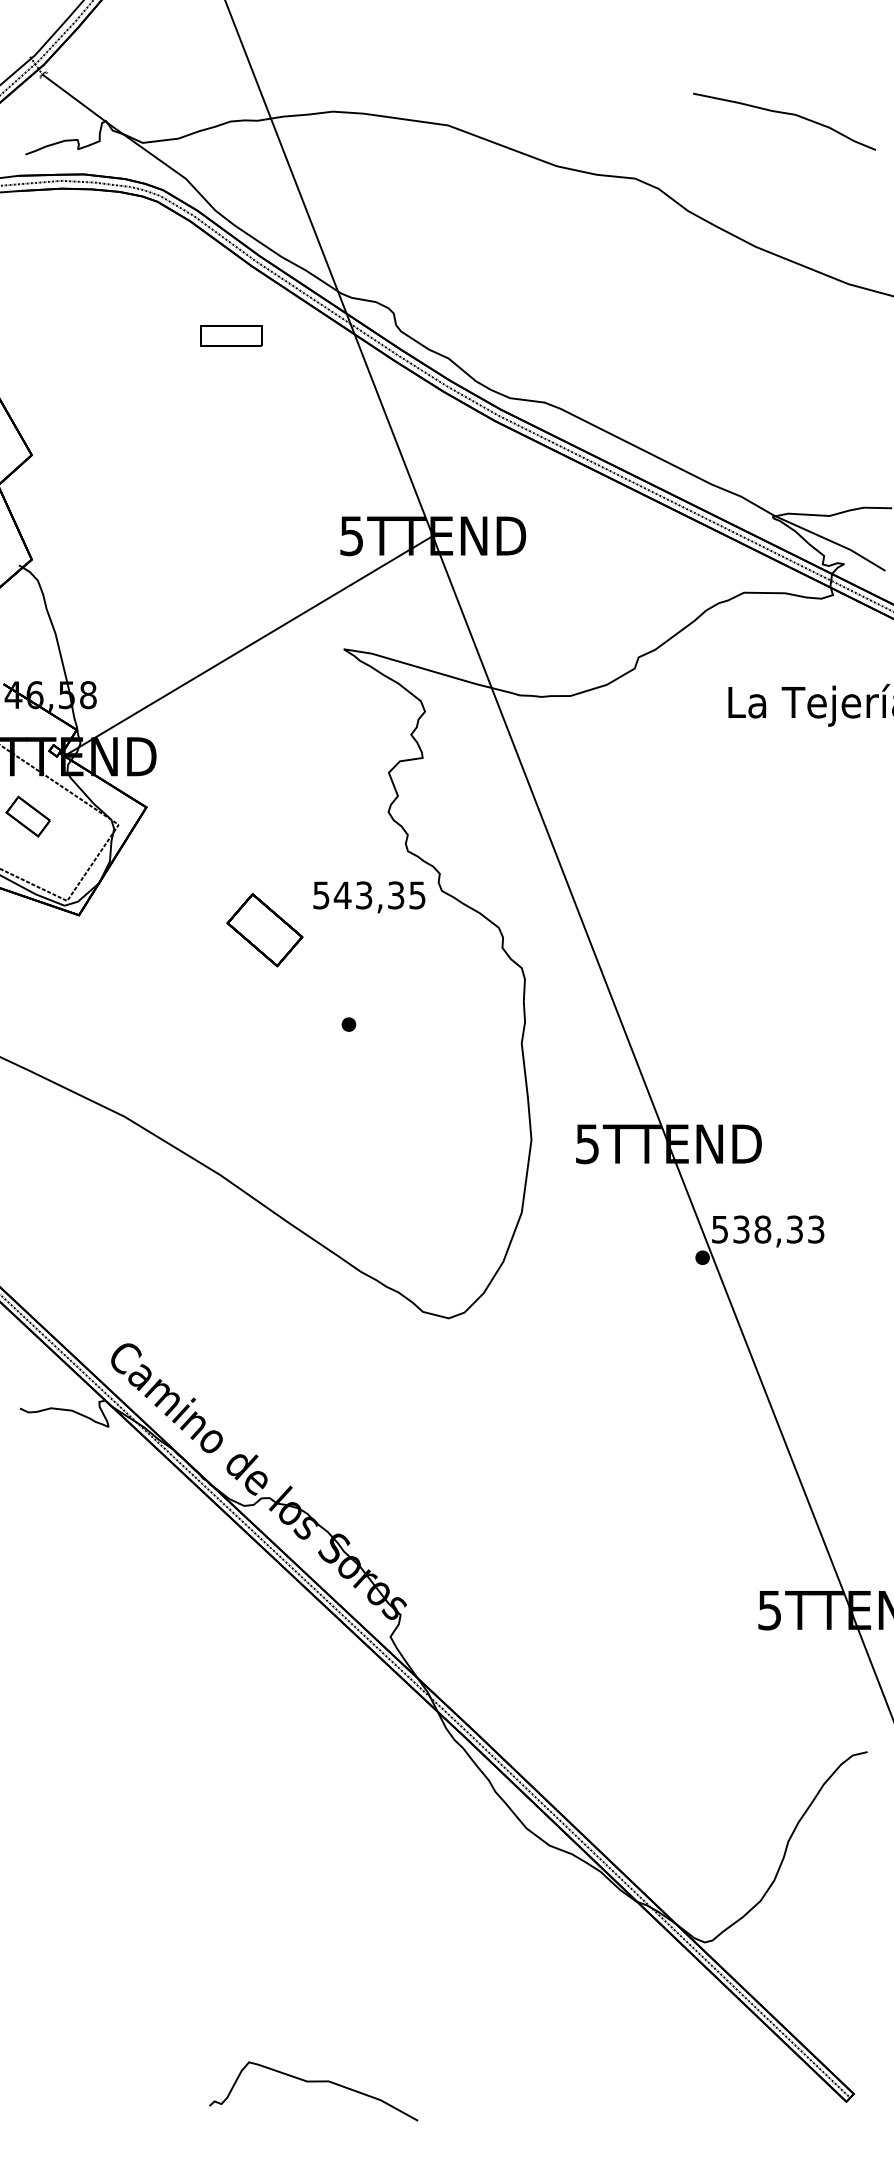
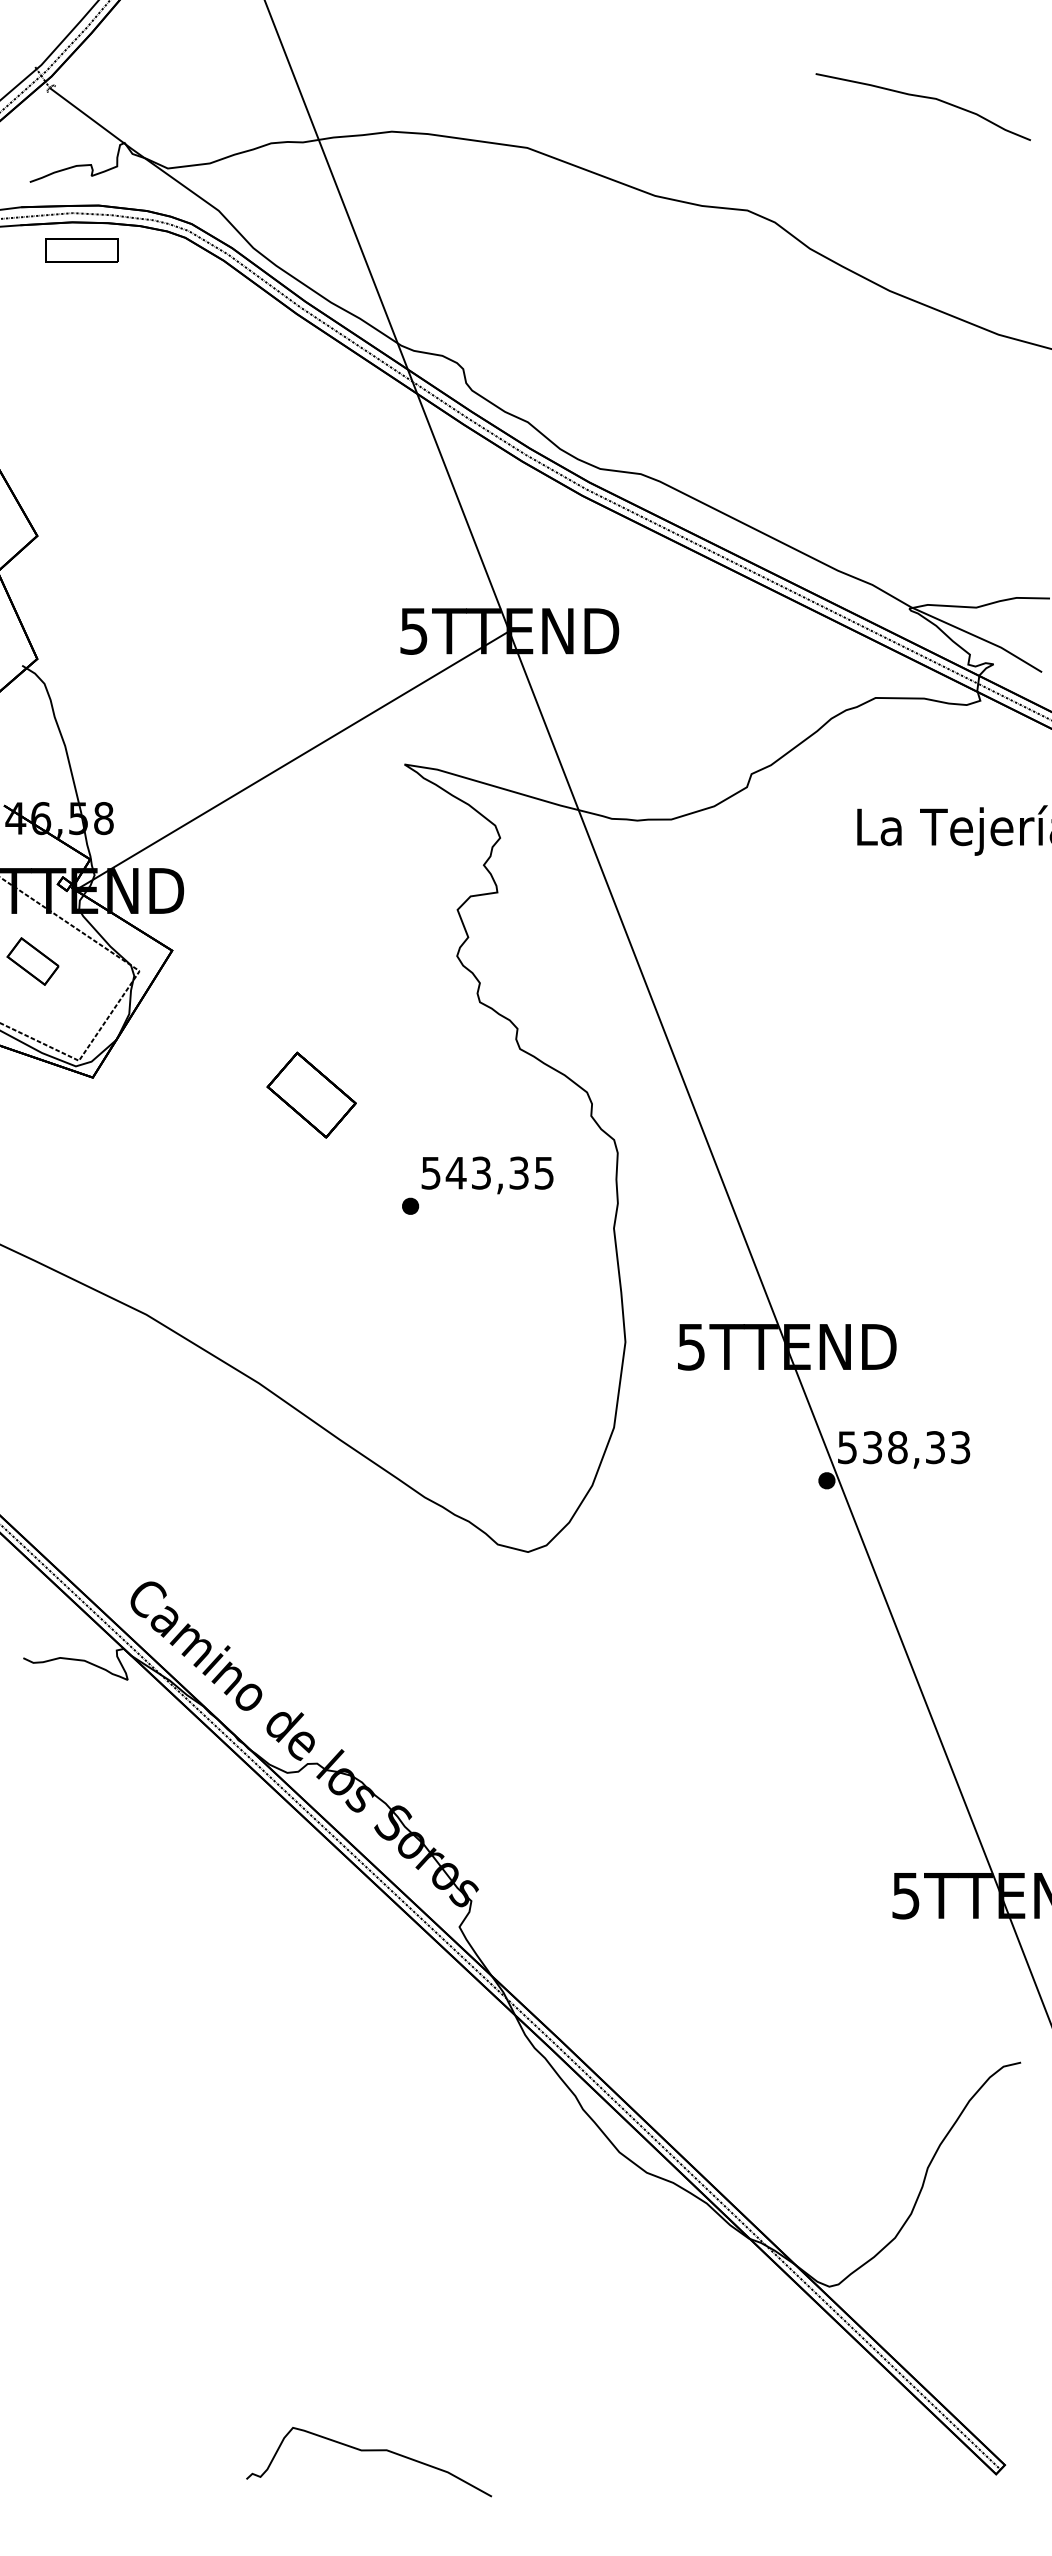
curve: (785, 114) -> (924, 98), moved
part: (231, 335) -> (82, 250), moved
text: (369, 897) -> (487, 1175), moved

